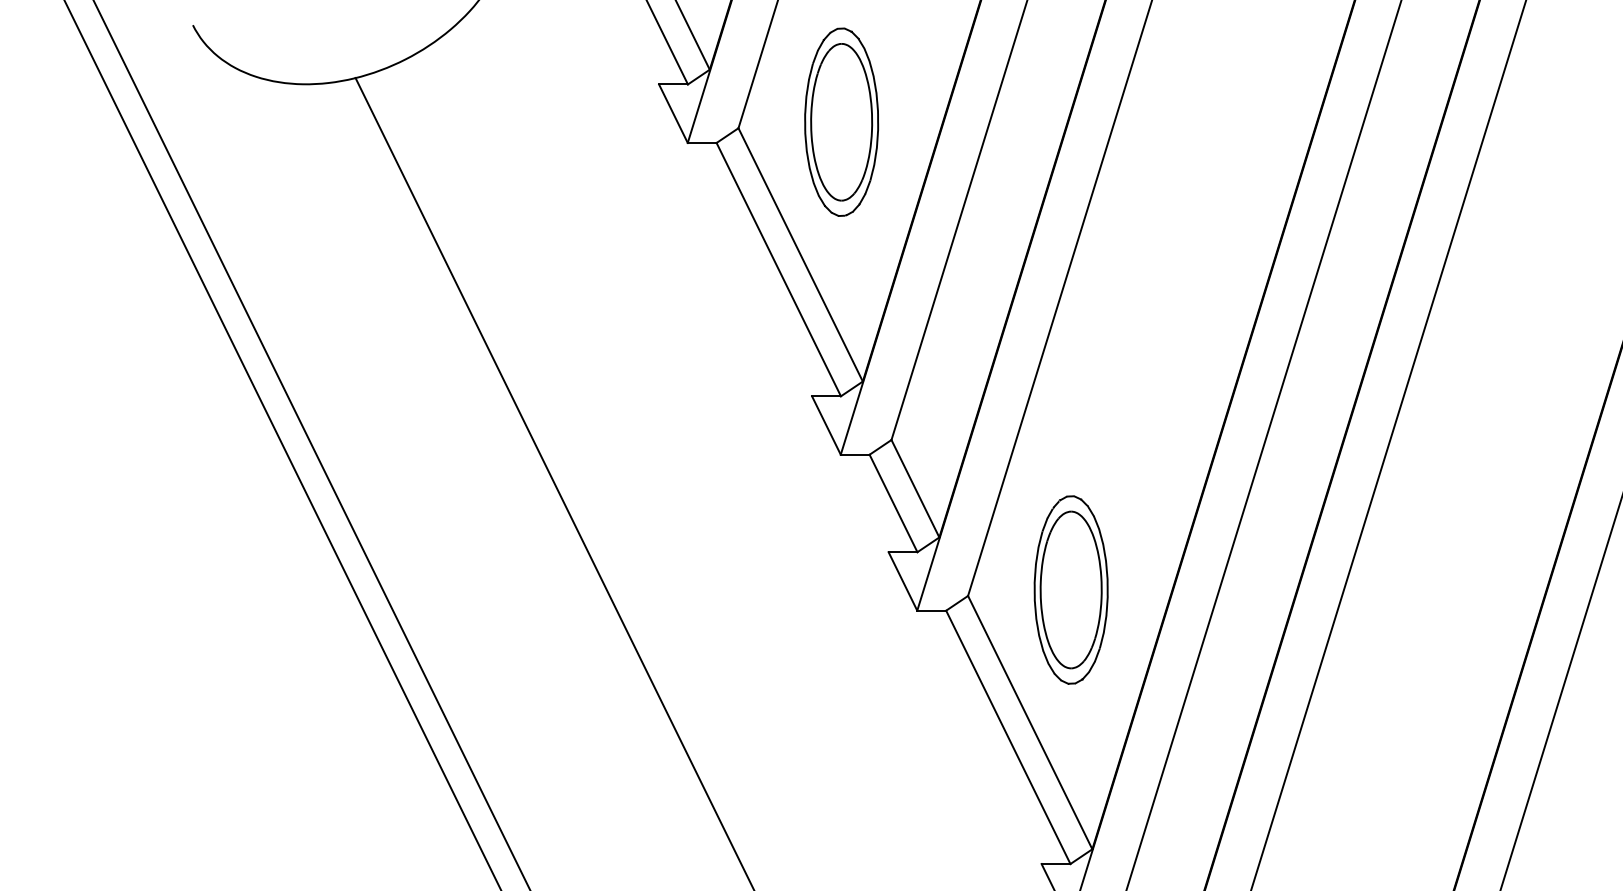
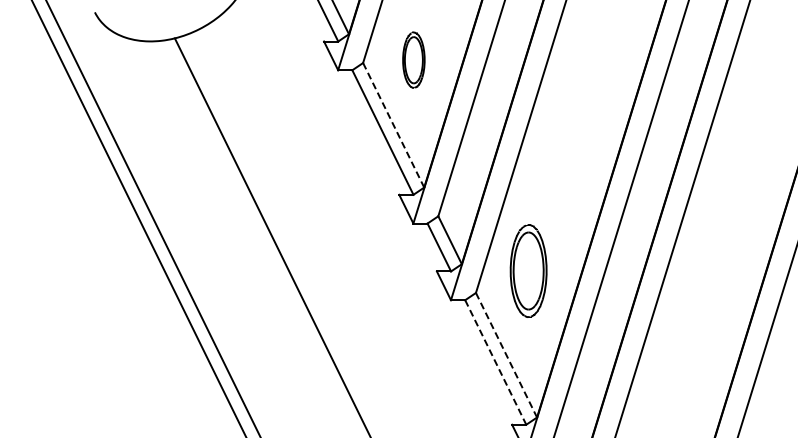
part: (840, 123) -> (413, 60), size x0.6
line: (800, 255) -> (393, 125), solid -> dashed
part: (1070, 588) -> (528, 270), moved
line: (1030, 723) -> (506, 355), solid -> dashed
line: (1007, 737) -> (495, 362), solid -> dashed

